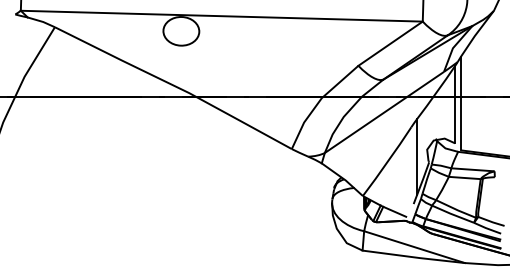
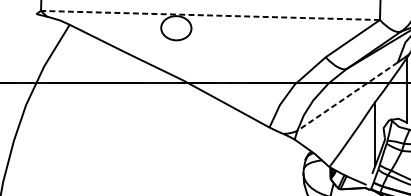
line: (221, 16) -> (210, 15), solid -> dashed
line: (383, 112) -> (346, 96), solid -> dashed

